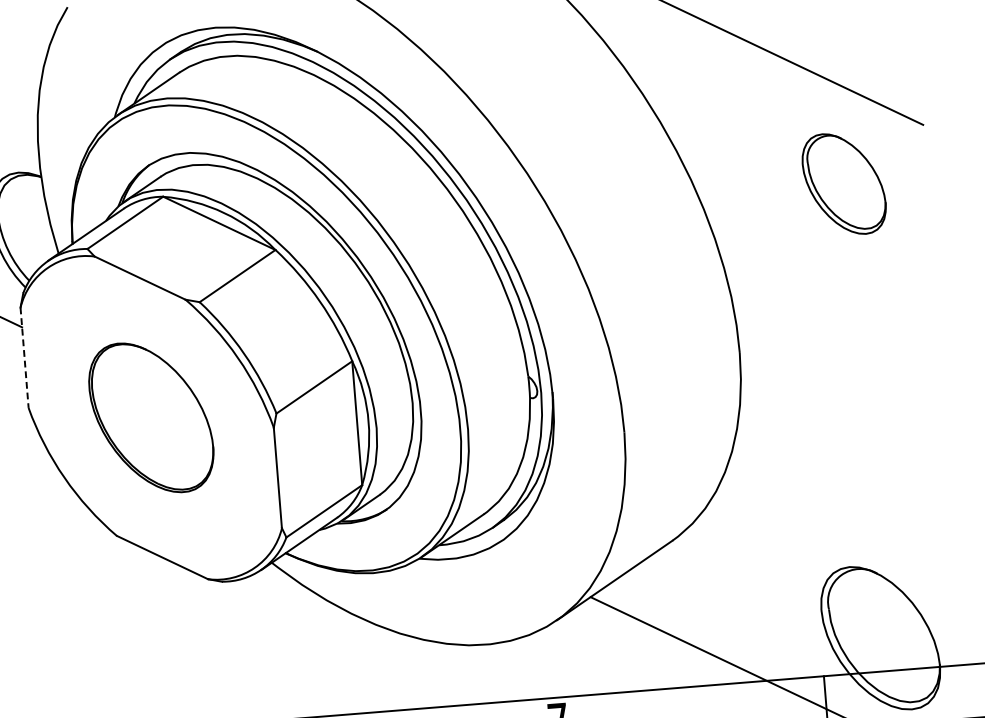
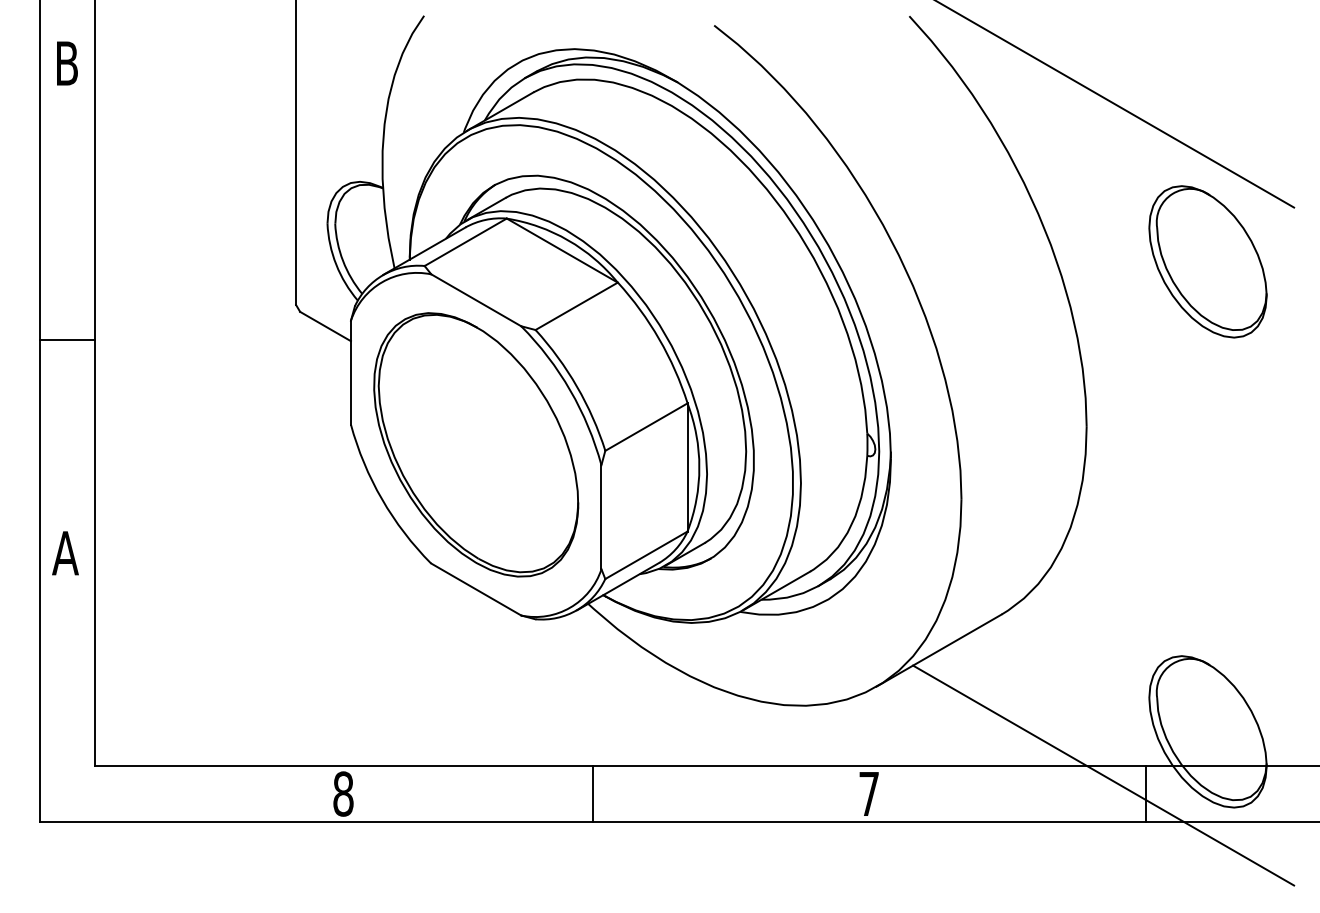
part: (843, 183) -> (1207, 261), size x1.43
line: (24, 357) -> (350, 372), dashed -> solid
part: (151, 417) -> (476, 444), size x1.67

